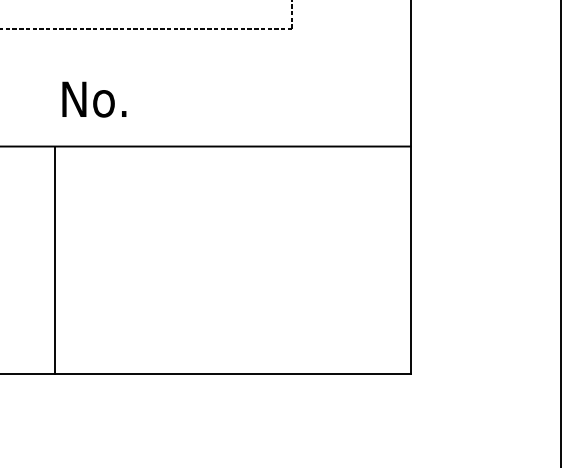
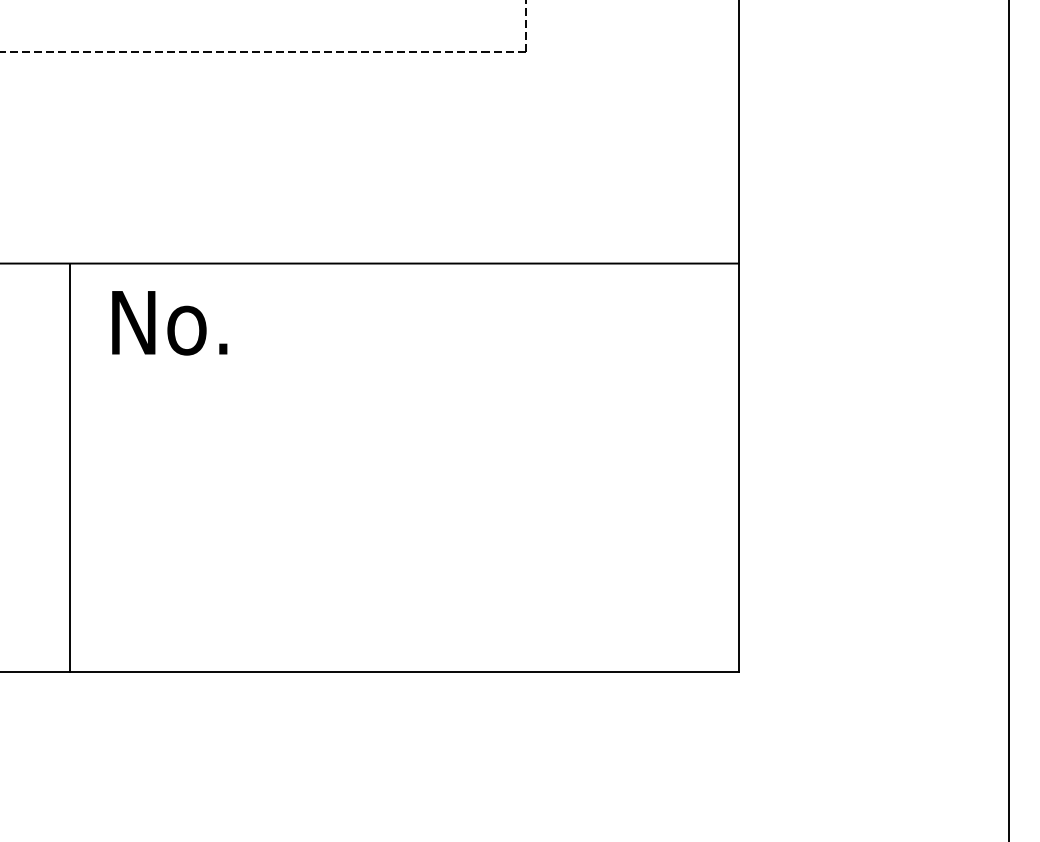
text: (94, 99) -> (169, 322), moved
line: (55, 259) -> (70, 466), moved

